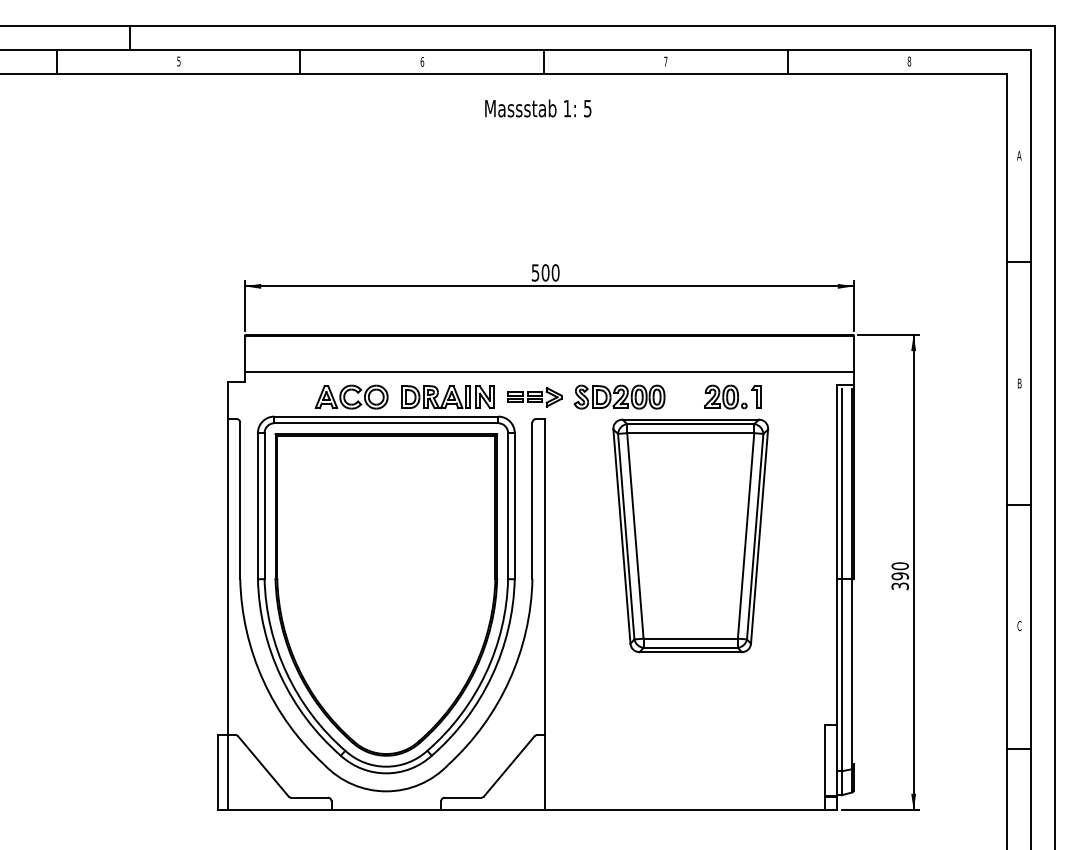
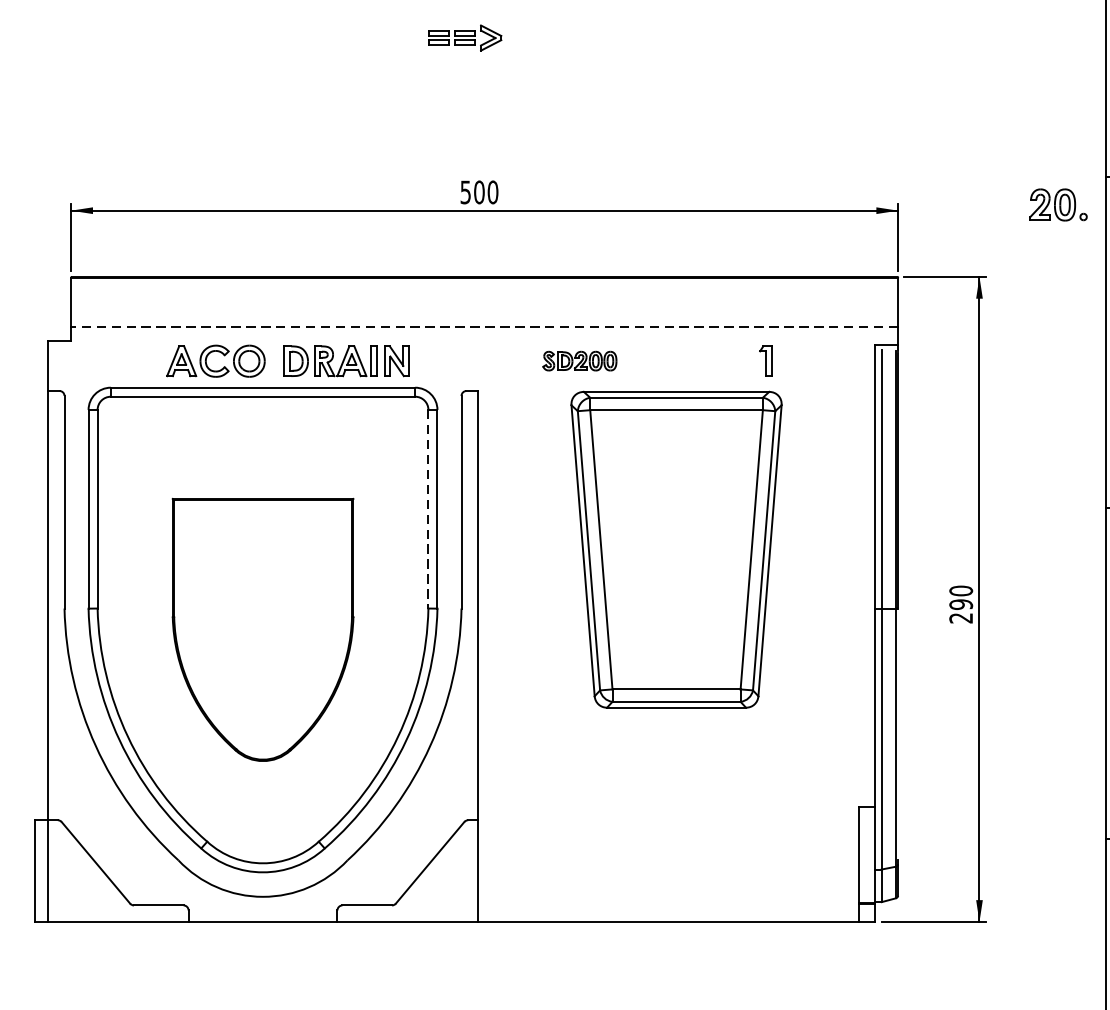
line: (549, 371) -> (484, 326), solid -> dashed
part: (619, 396) -> (579, 360), size x0.6
part: (725, 396) -> (1058, 204), moved
part: (534, 397) -> (464, 38), moved
line: (508, 506) -> (428, 509), solid -> dashed
text: (900, 586) -> (961, 618), 390 -> 290
part: (386, 594) -> (263, 629), size x0.6

